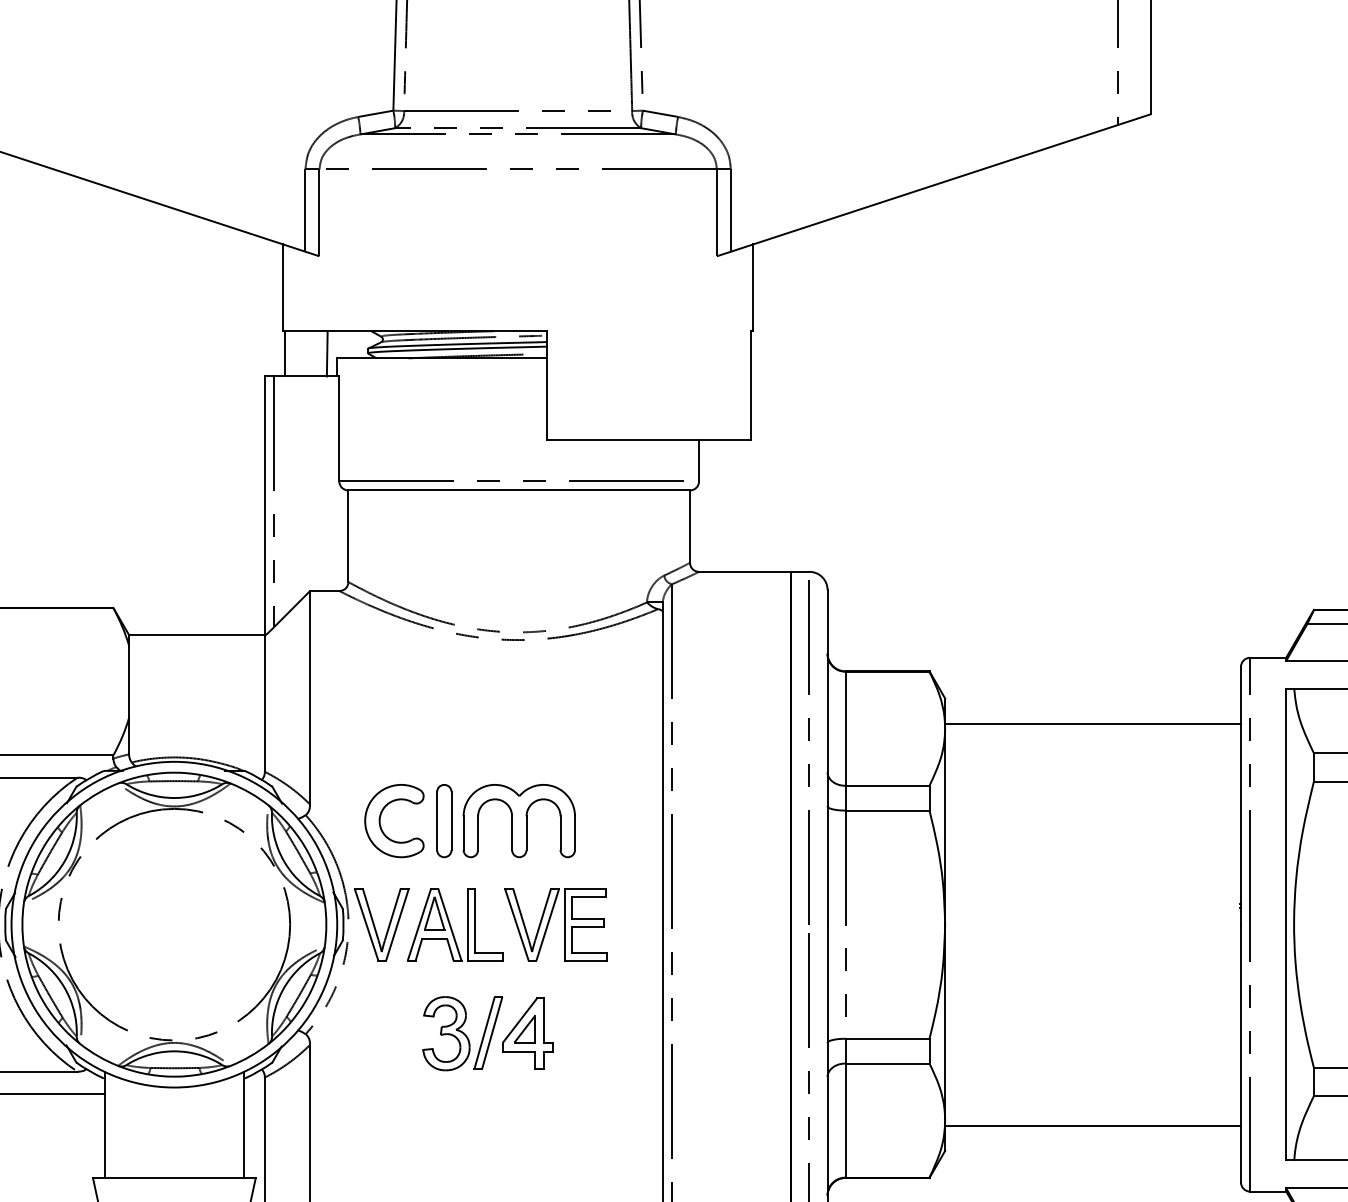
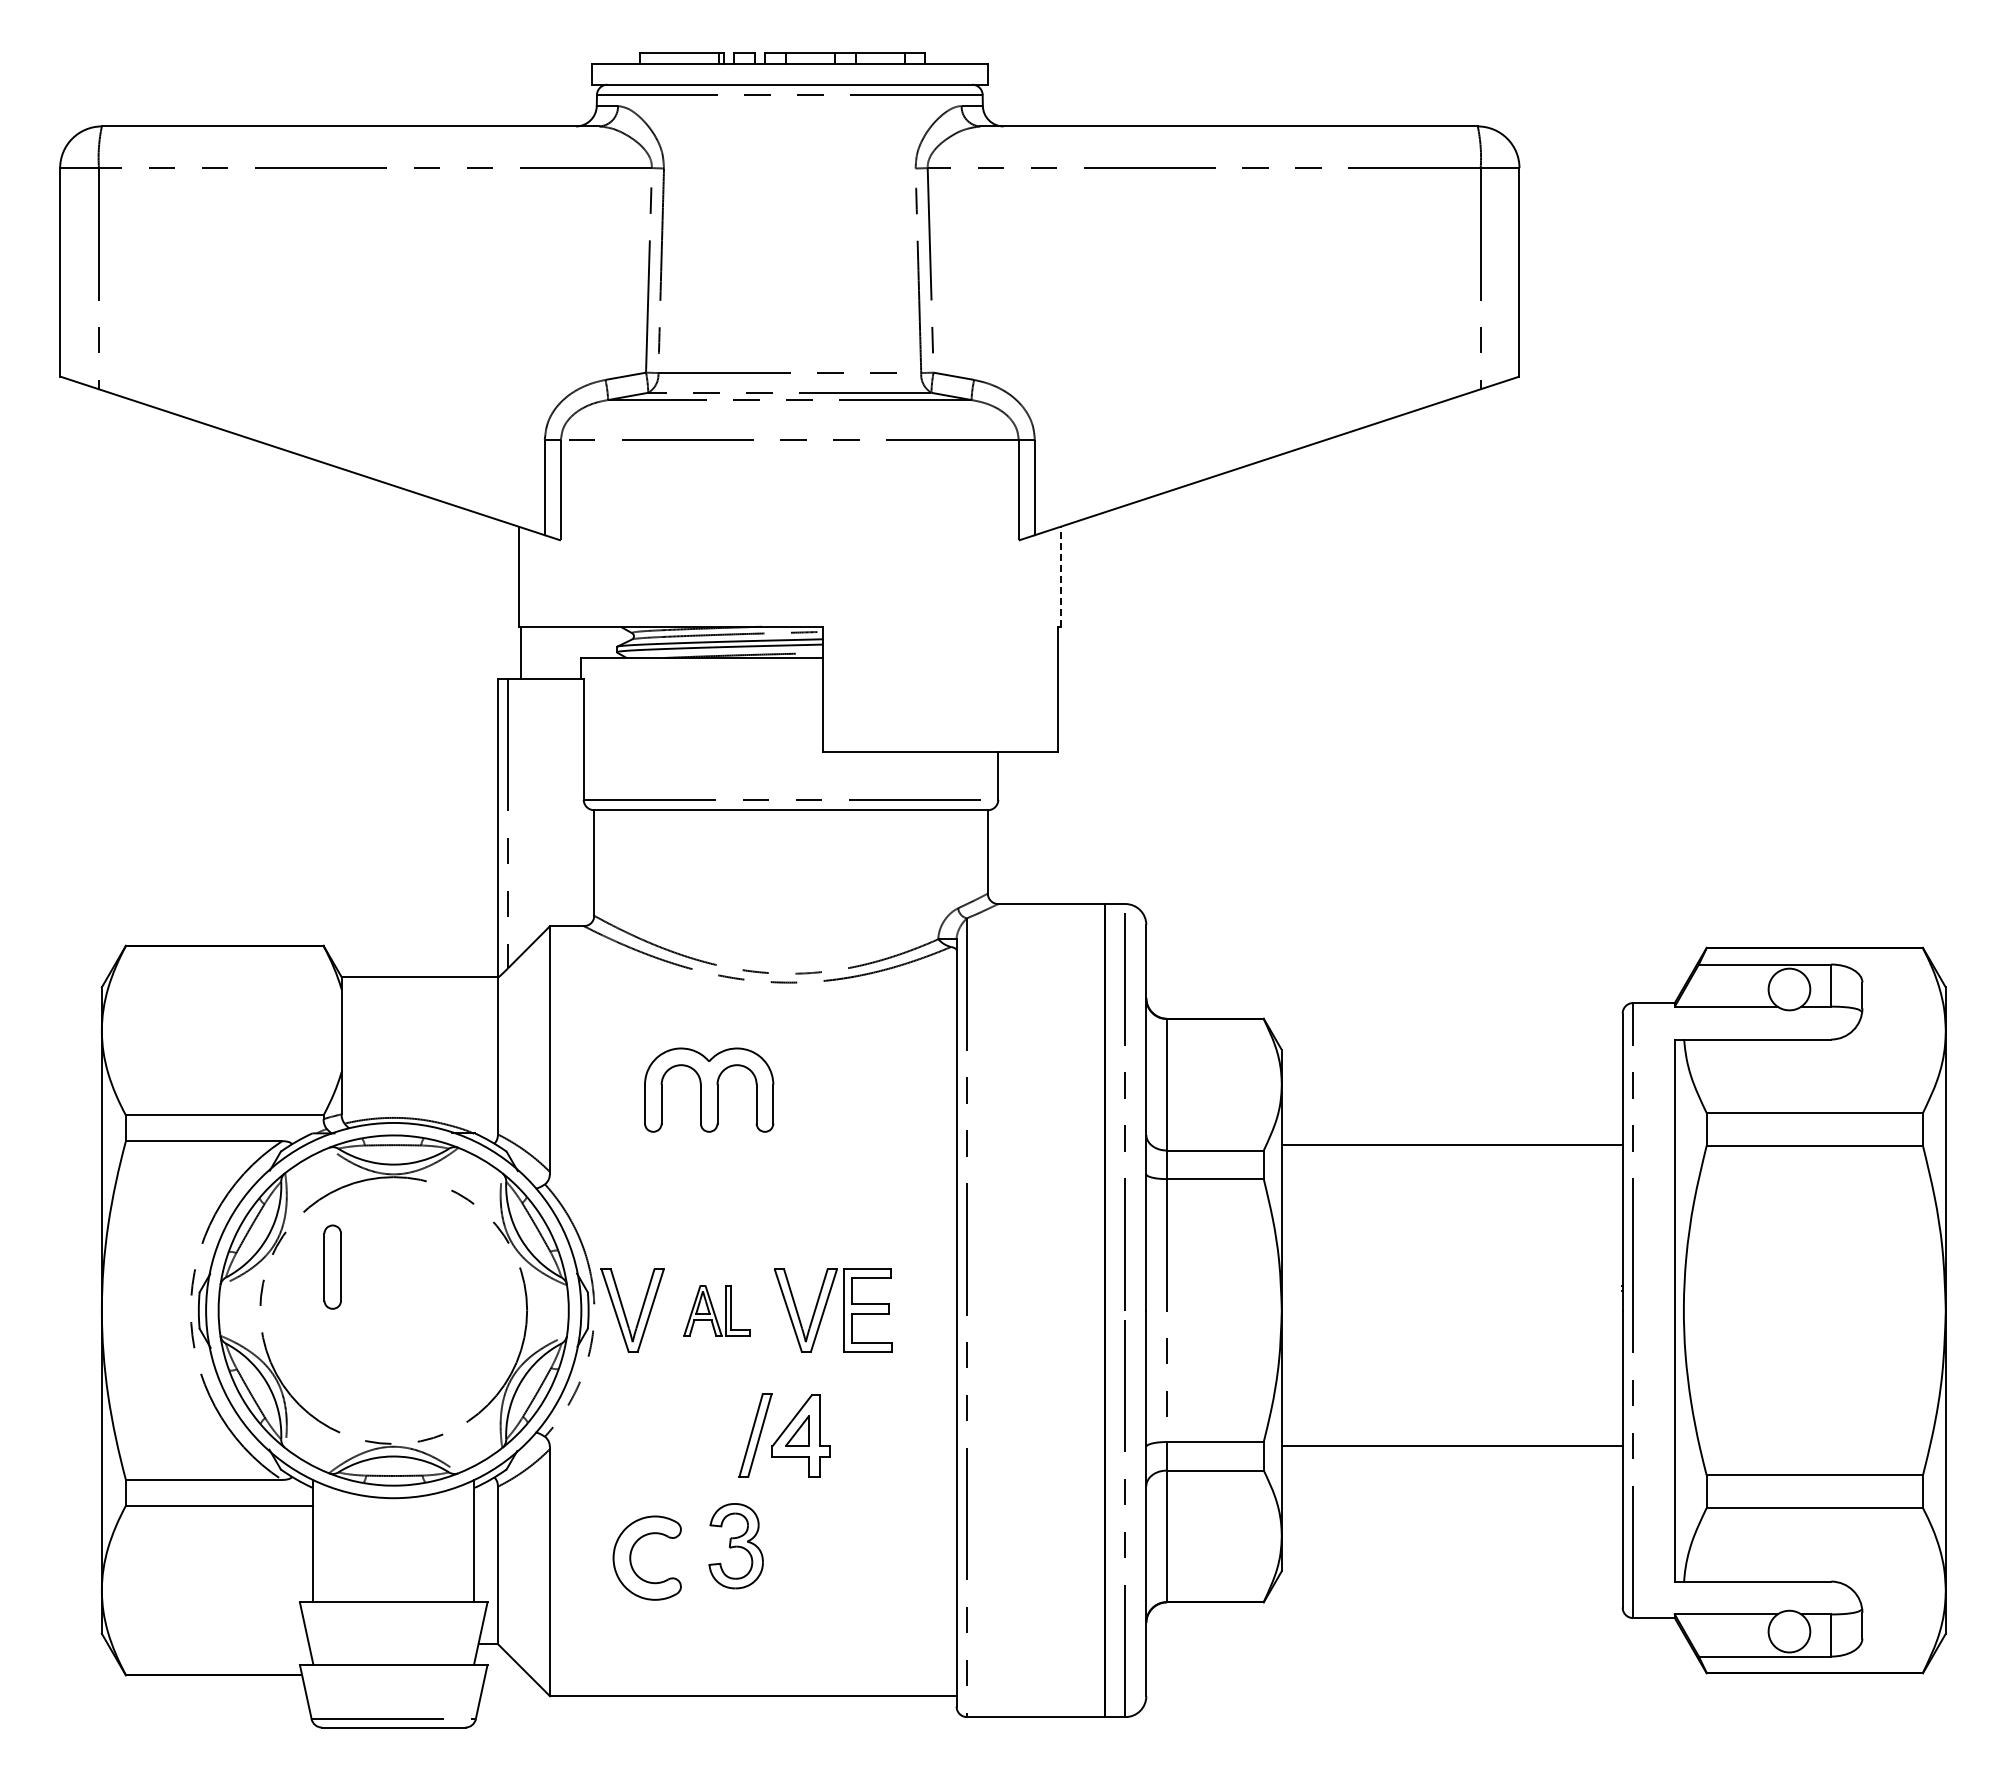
line: (753, 287) -> (1060, 576), solid -> dashed
line: (326, 353) -> (569, 652), removed
line: (1092, 724) -> (1451, 1145), moved
part: (380, 820) -> (631, 1557), moved
part: (444, 820) -> (332, 1266), moved
part: (519, 820) -> (709, 1089), moved
part: (454, 924) -> (716, 1310), size x0.6
part: (445, 1033) -> (735, 1546), moved
line: (1092, 1125) -> (1451, 1445), moved

